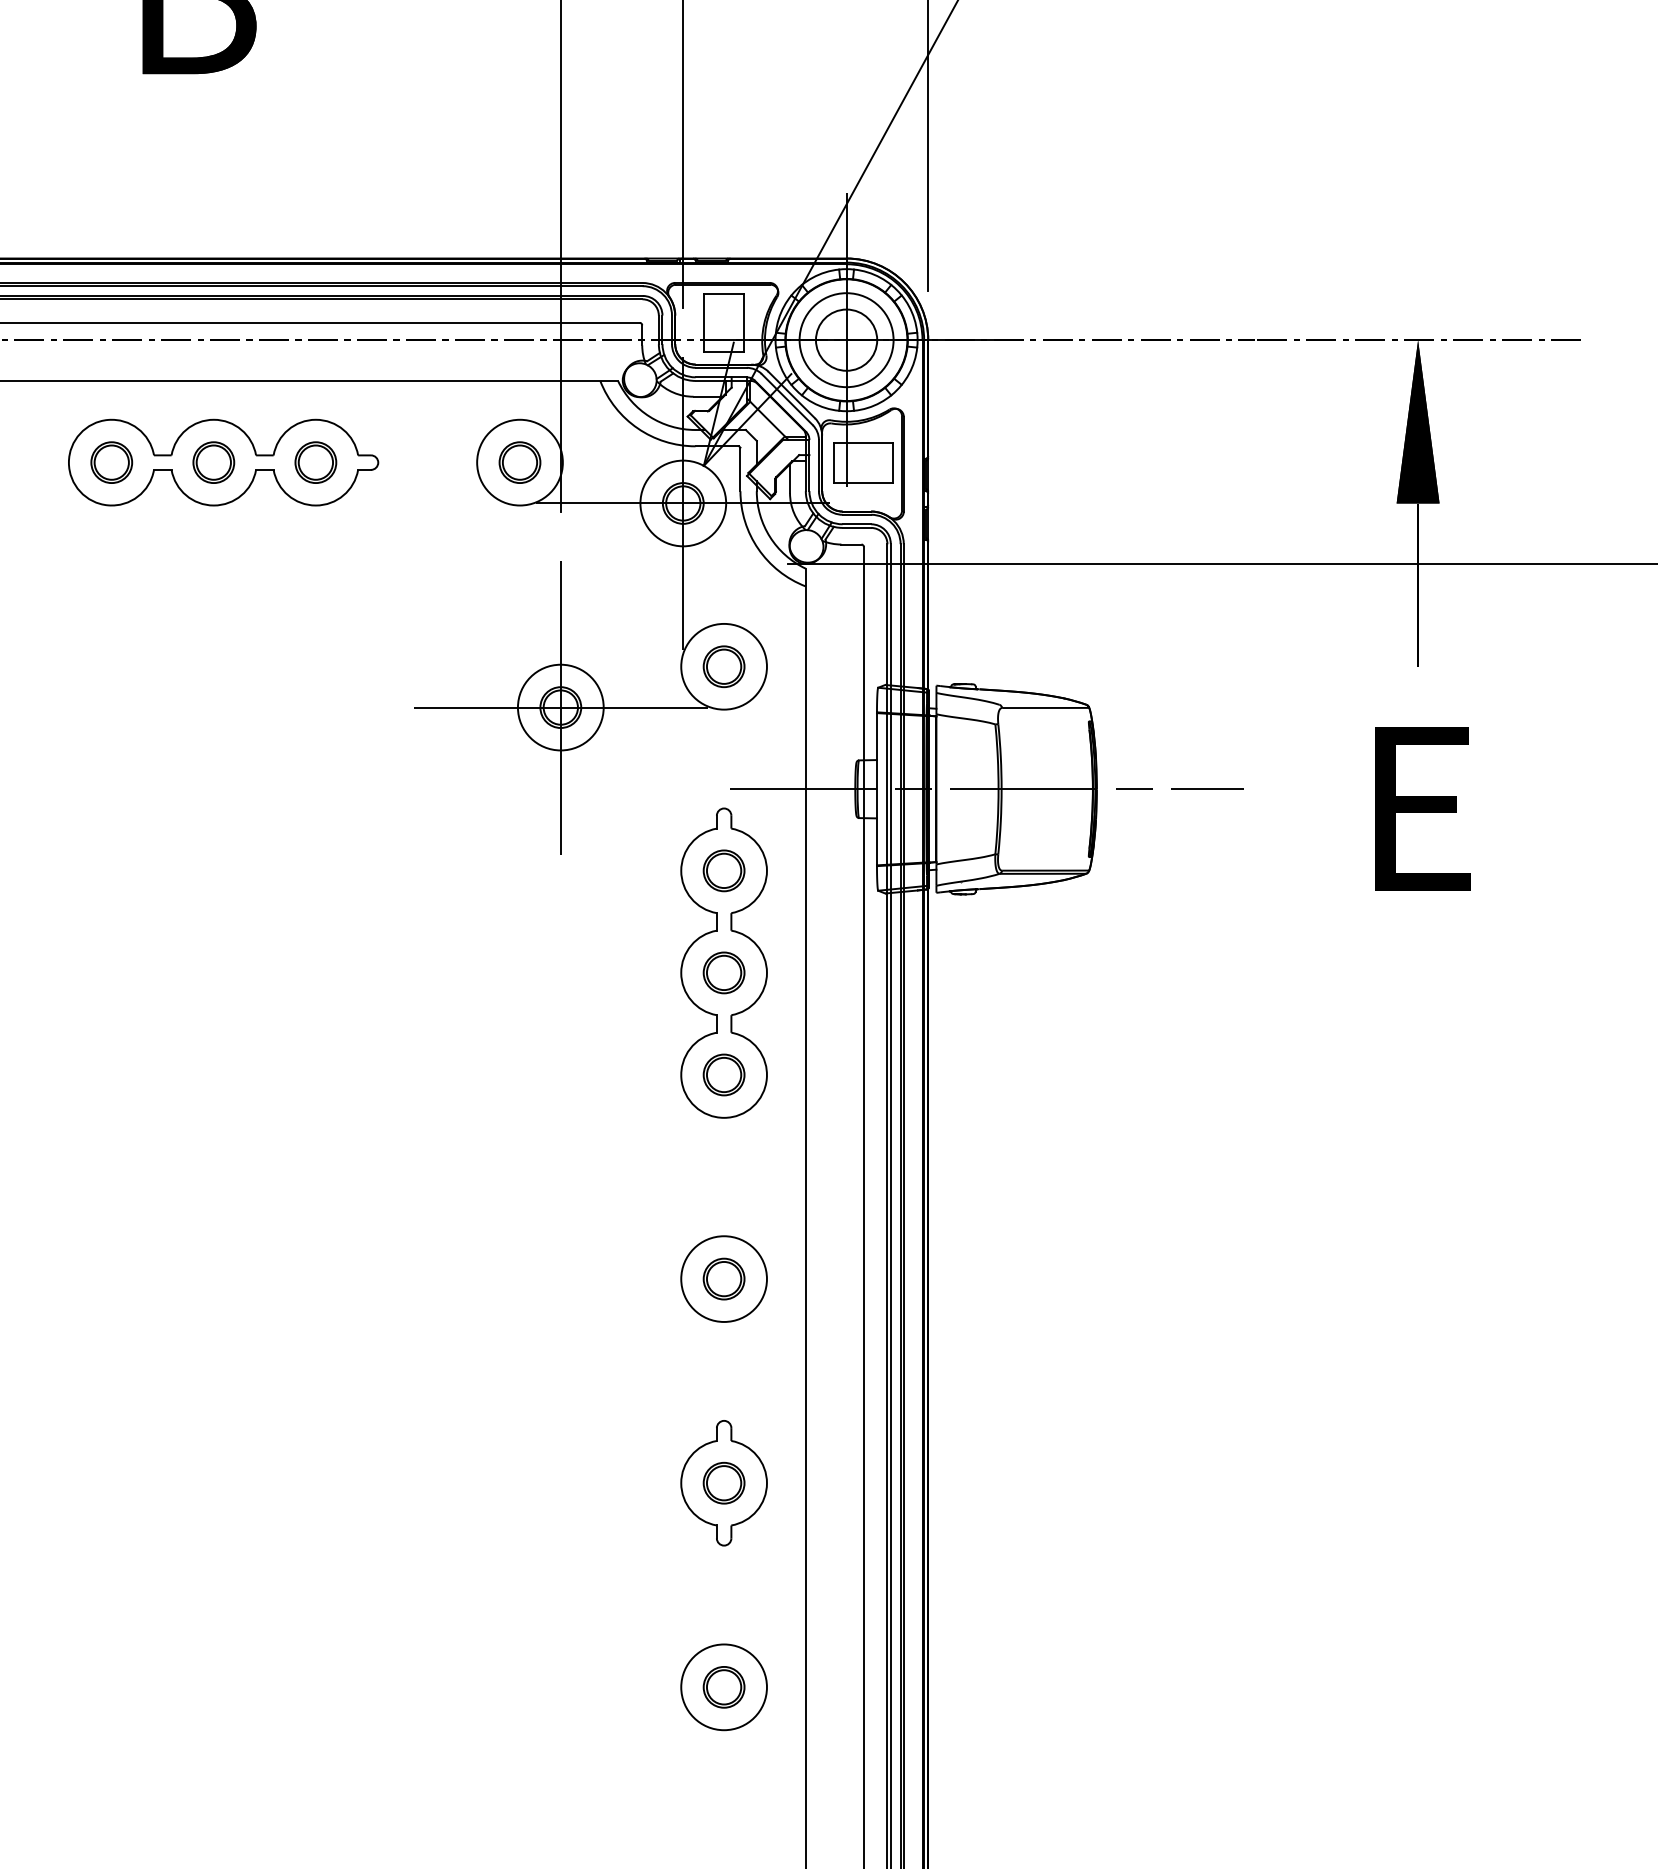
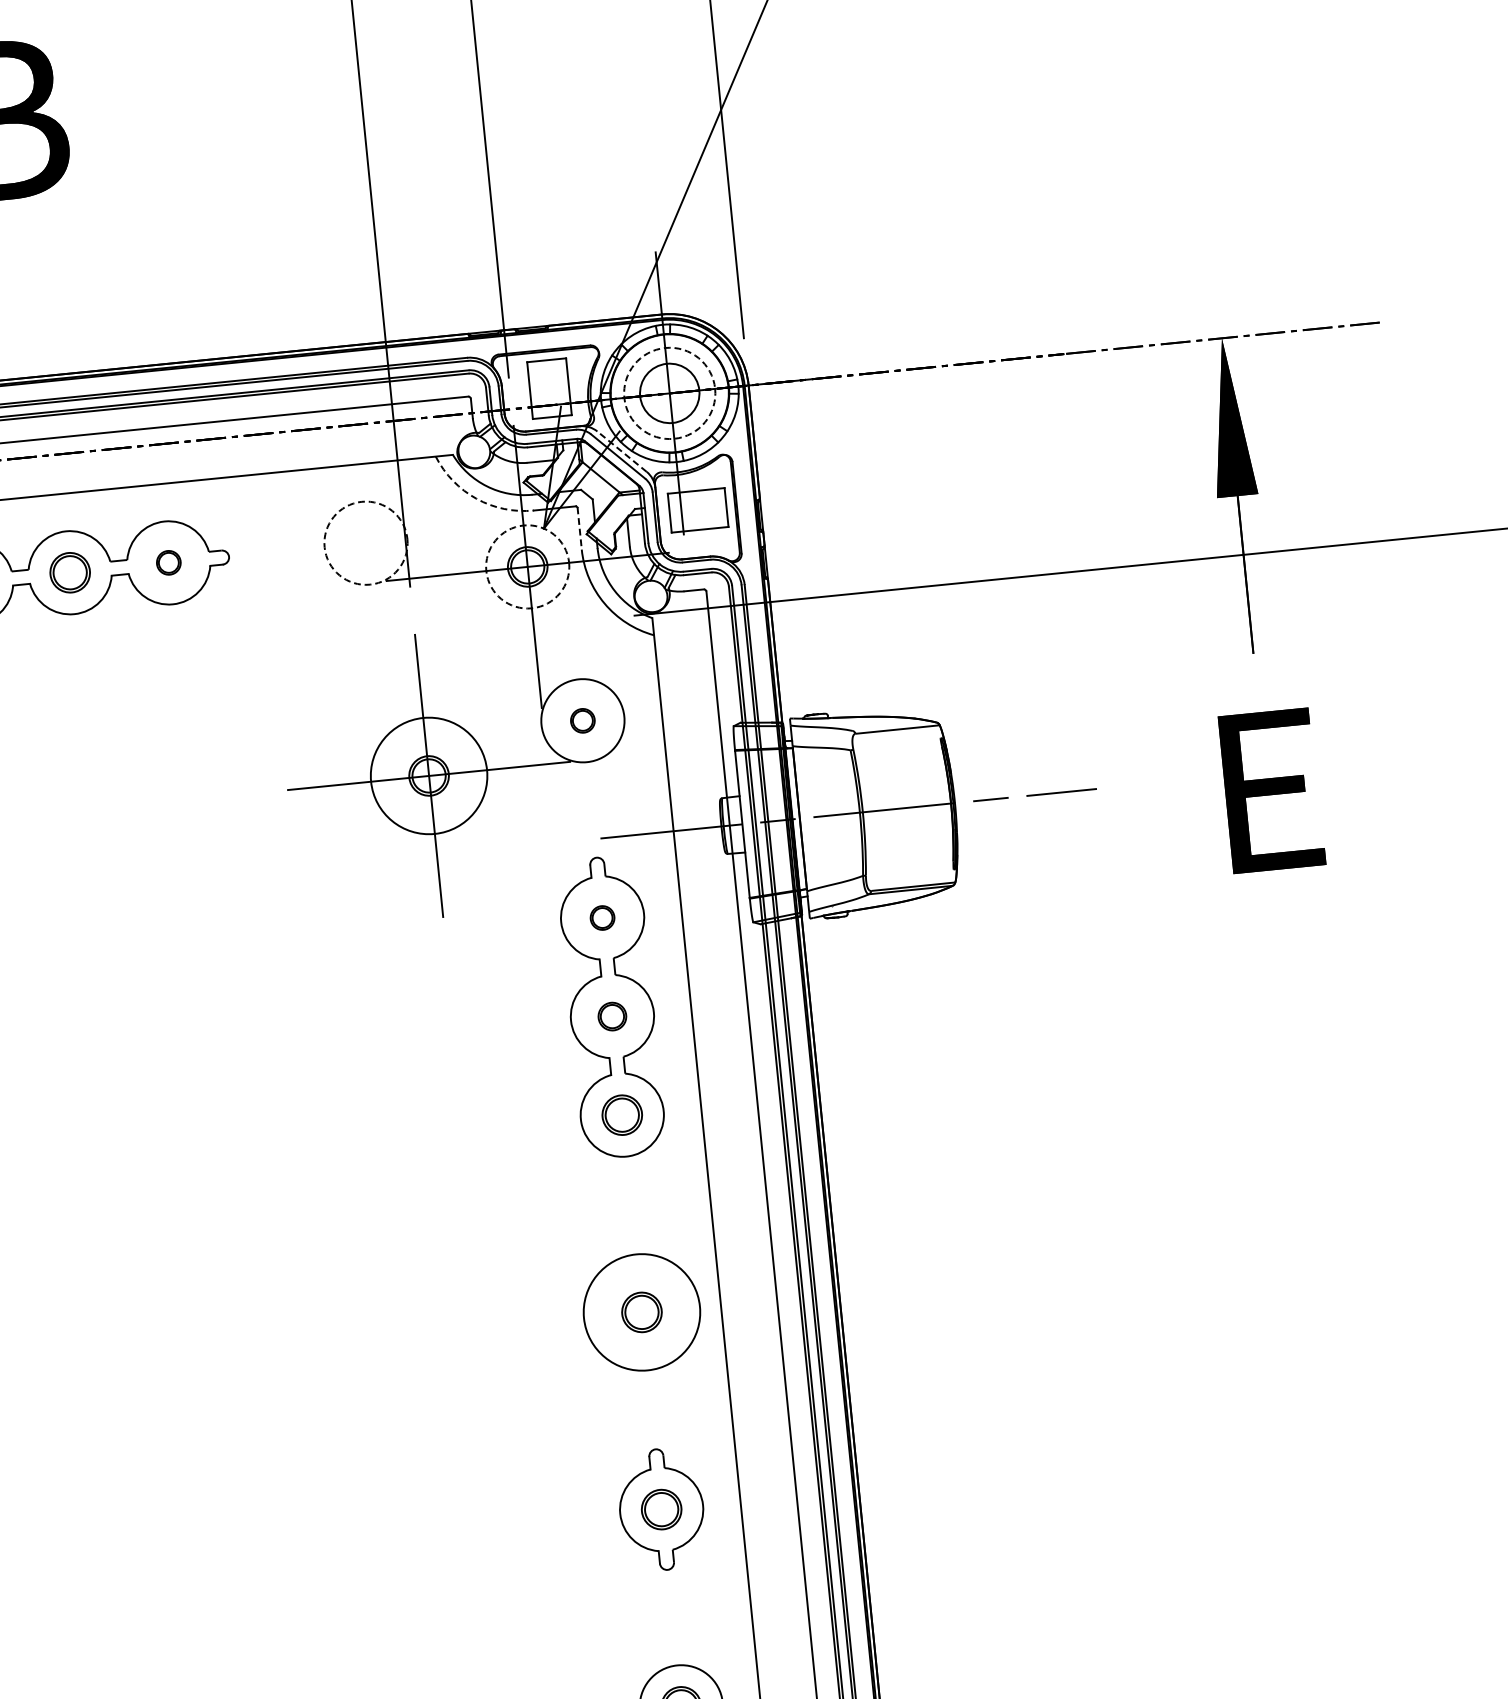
circle: (846, 340) -> (669, 393), solid -> dashed
line: (791, 395) -> (621, 452), solid -> dashed
arc: (637, 428) -> (476, 498), solid -> dashed
part: (315, 462) -> (168, 562), size x0.6
circle: (519, 462) -> (365, 543), solid -> dashed
part: (519, 462) -> (365, 543), removed
line: (740, 469) -> (579, 528), solid -> dashed
circle: (683, 503) -> (527, 566), solid -> dashed
part: (723, 666) -> (582, 720), size x0.6
circle: (560, 707) -> (428, 775), size x1.4
part: (723, 870) -> (601, 917), size x0.6
part: (723, 972) -> (611, 1016), size x0.7
circle: (723, 1278) -> (641, 1311), size x1.4

